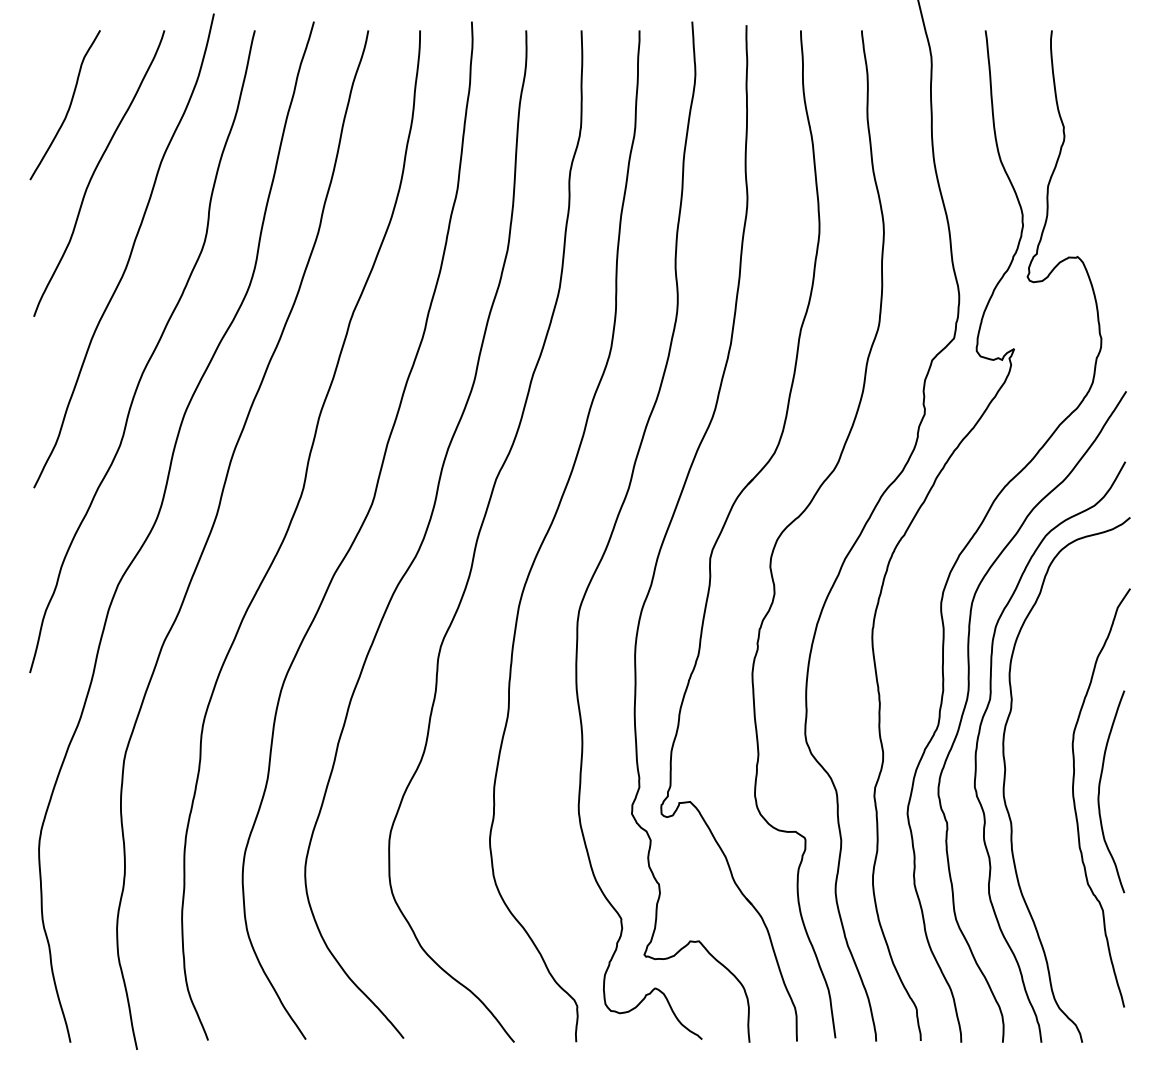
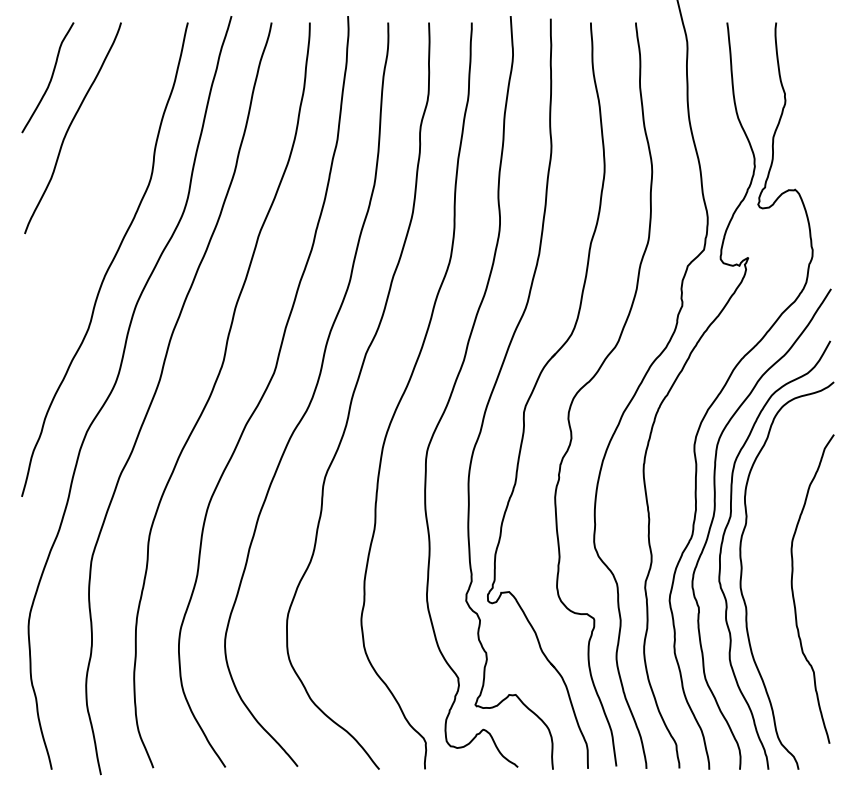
curve: (130, 251) -> (96, 185), removed
curve: (1099, 791) -> (811, 584), removed

